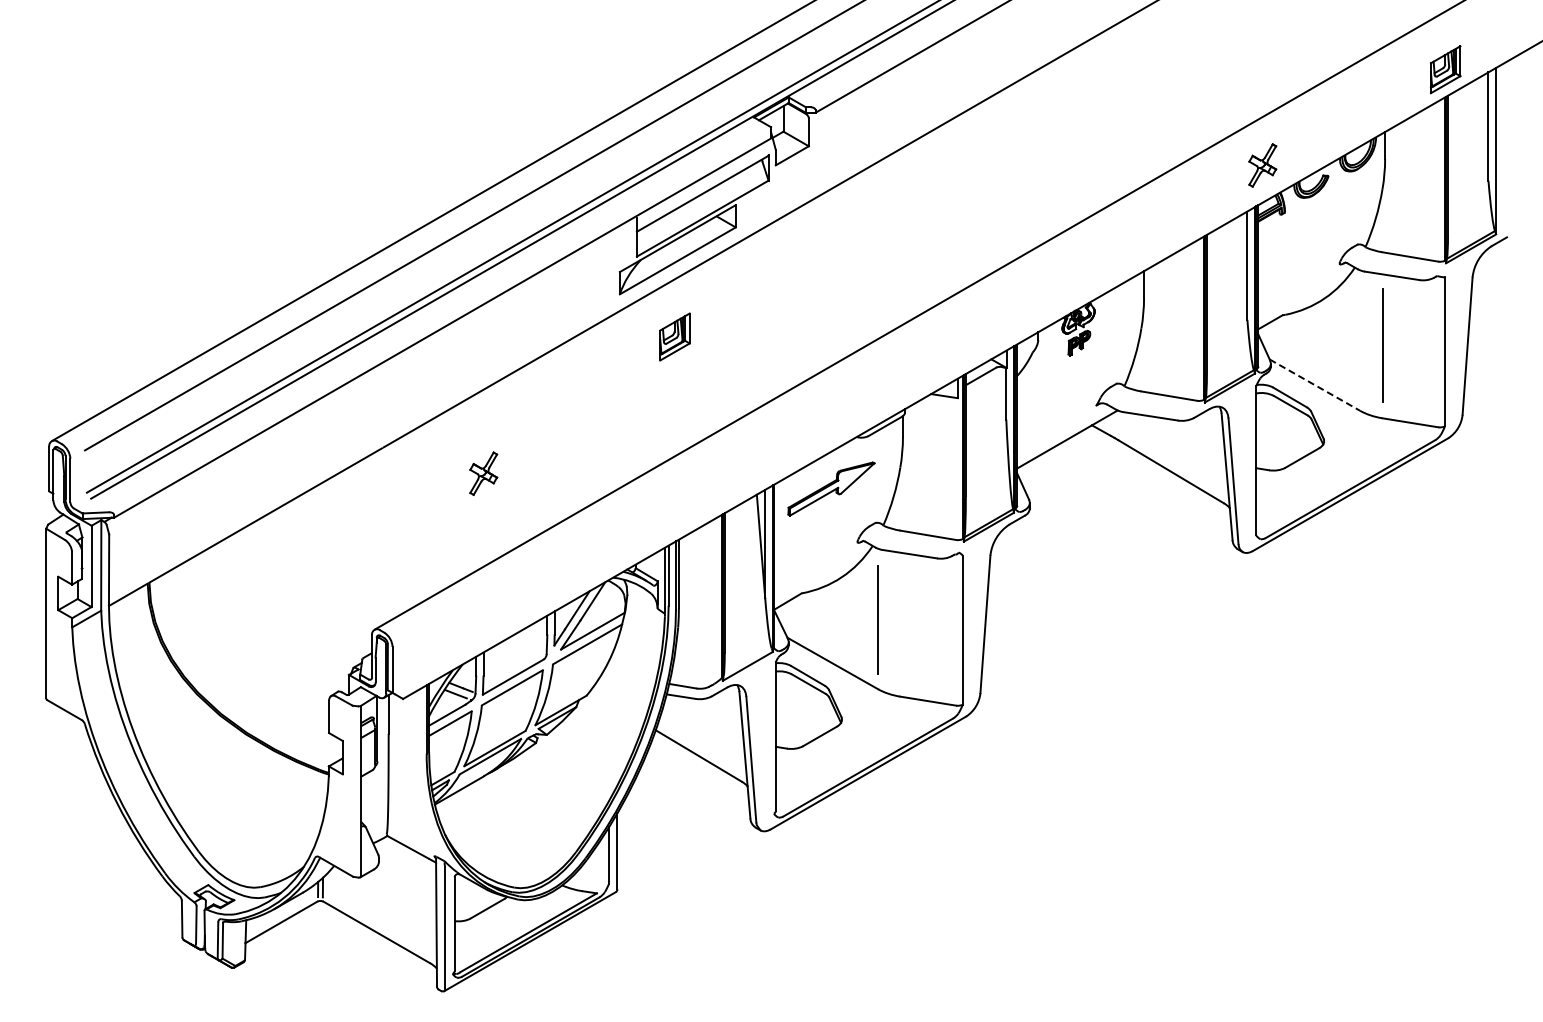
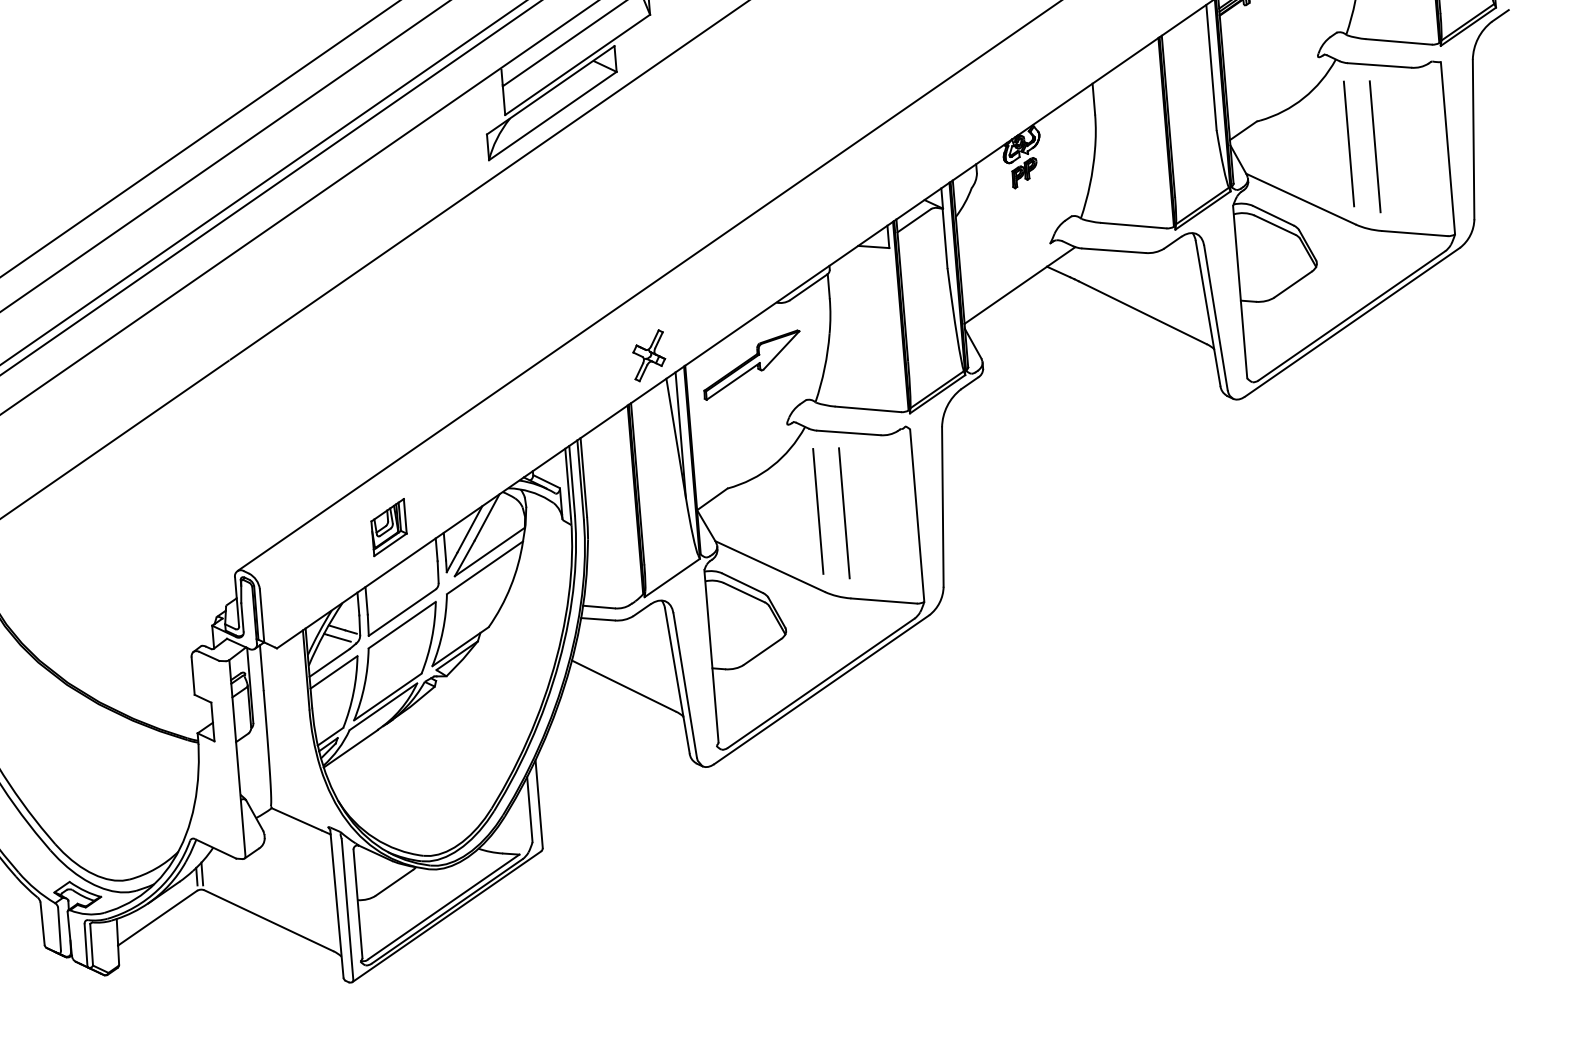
part: (674, 336) -> (388, 526), moved
line: (1360, 341) -> (1349, 144), added
line: (1315, 385) -> (1301, 199), dashed -> solid
part: (483, 473) -> (648, 355), moved
line: (900, 622) -> (844, 512), added

